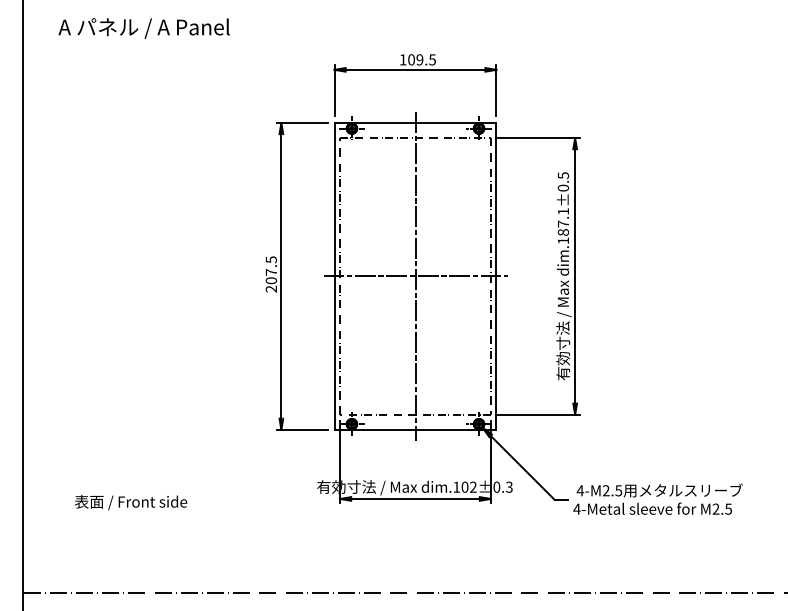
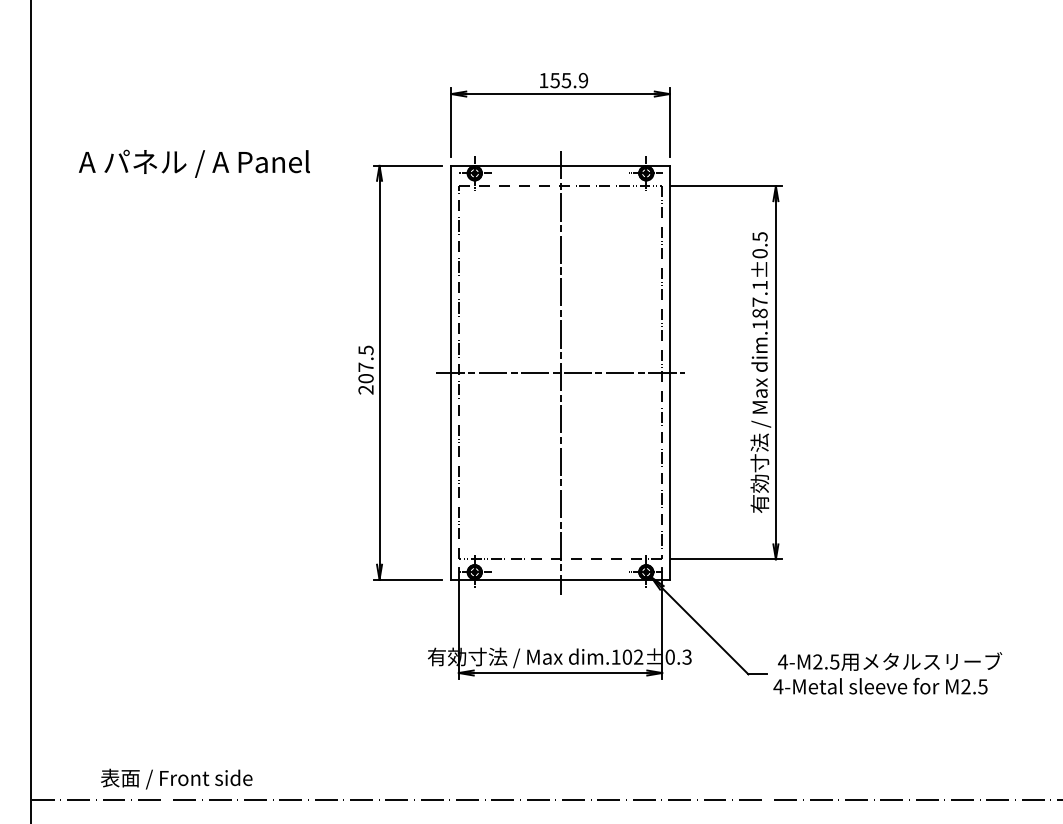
text: (143, 28) -> (193, 163), moved
text: (421, 59) -> (568, 80), 109.5 -> 155.9
text: (131, 502) -> (177, 778), moved

